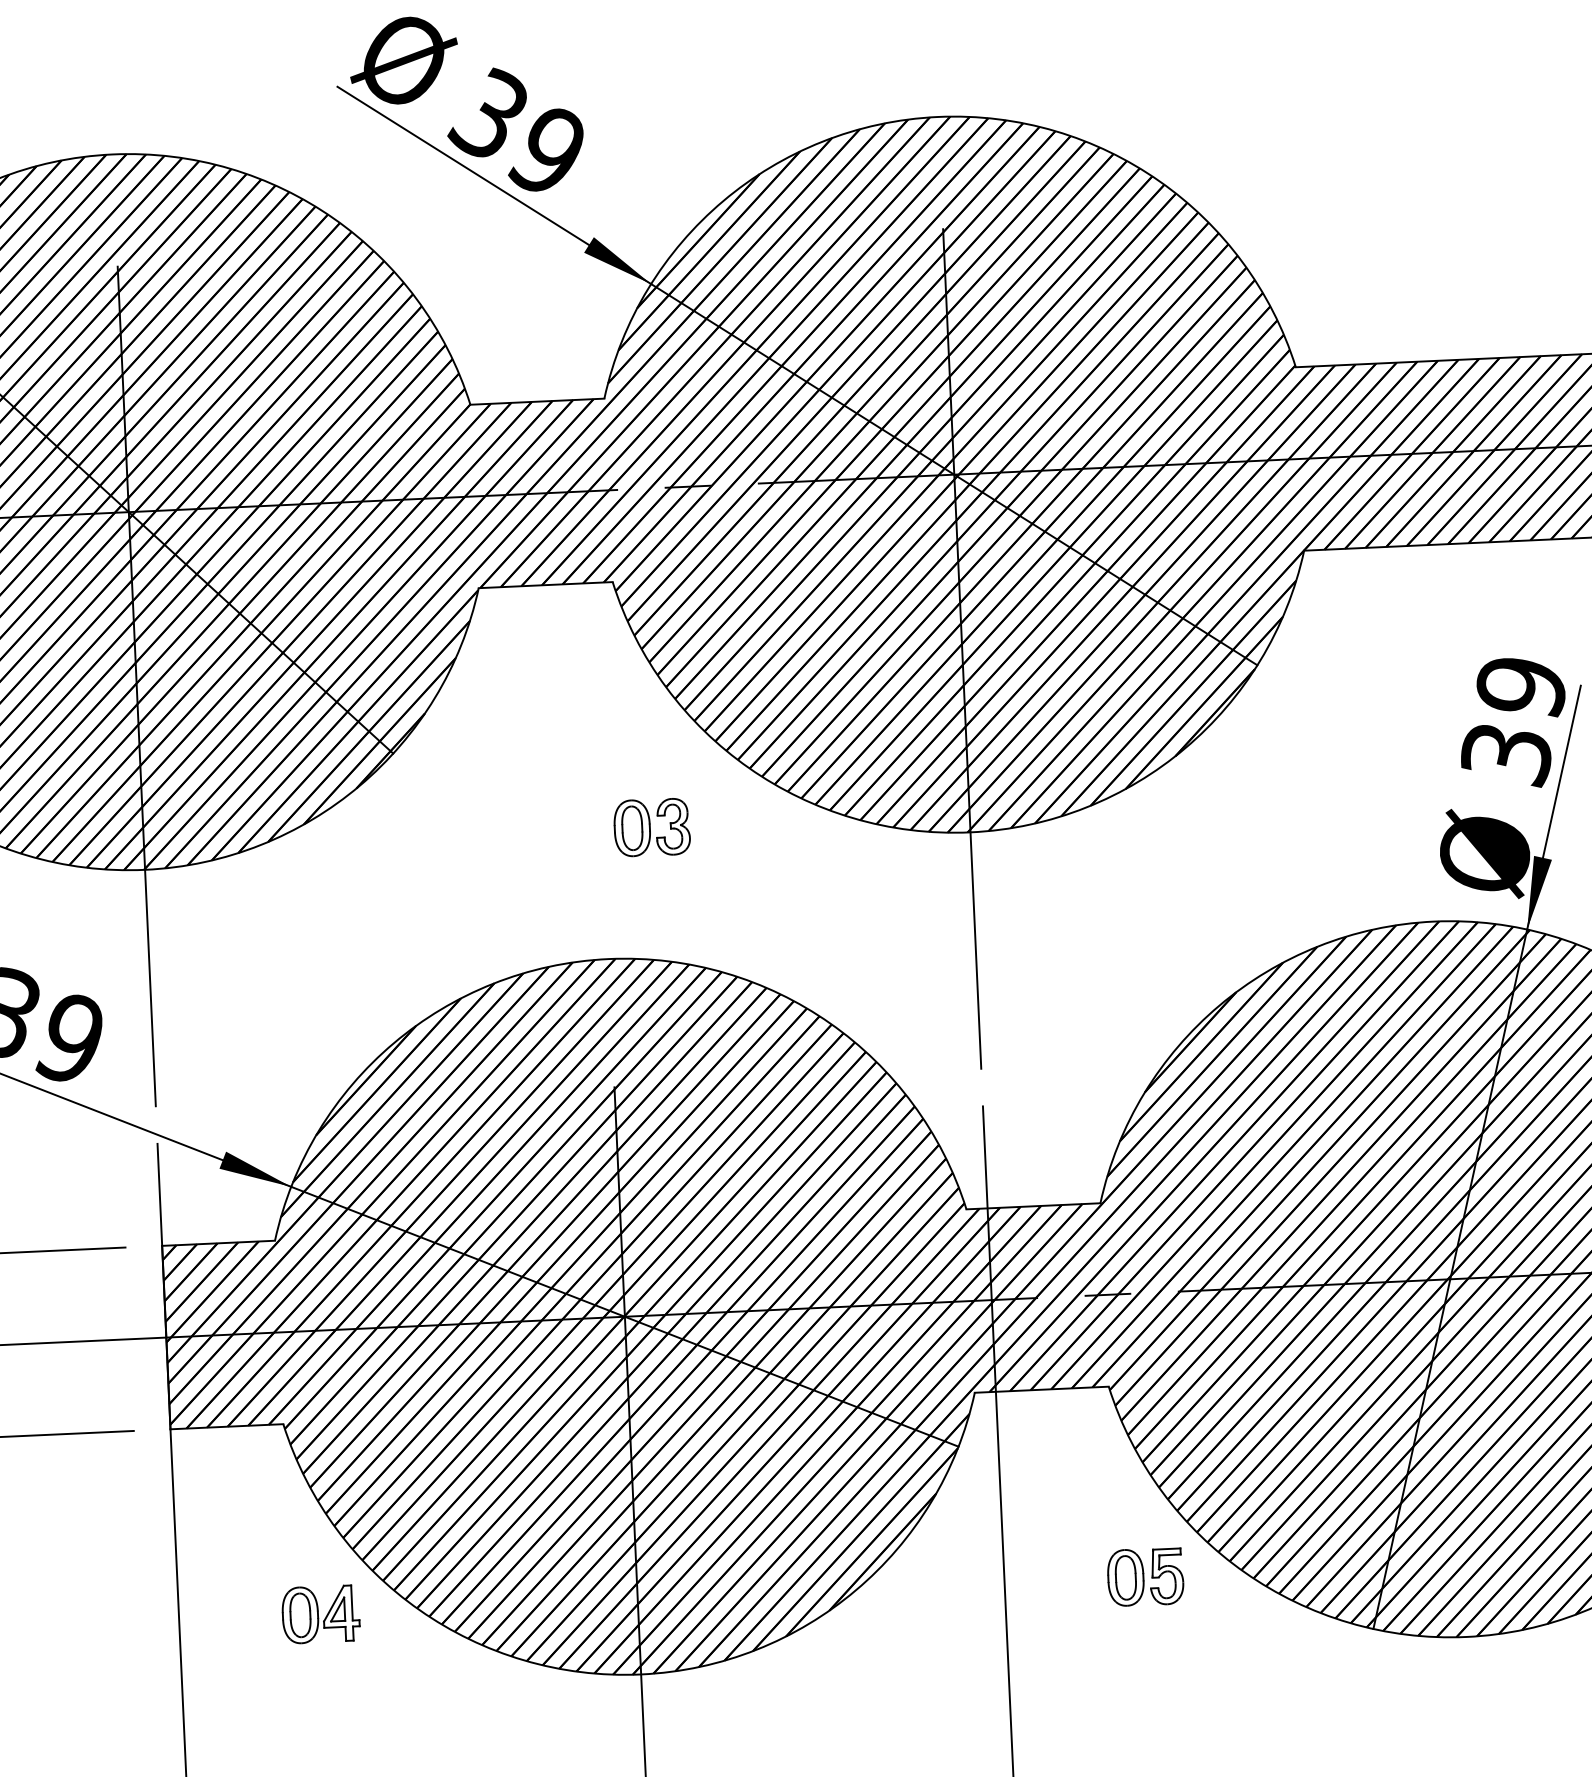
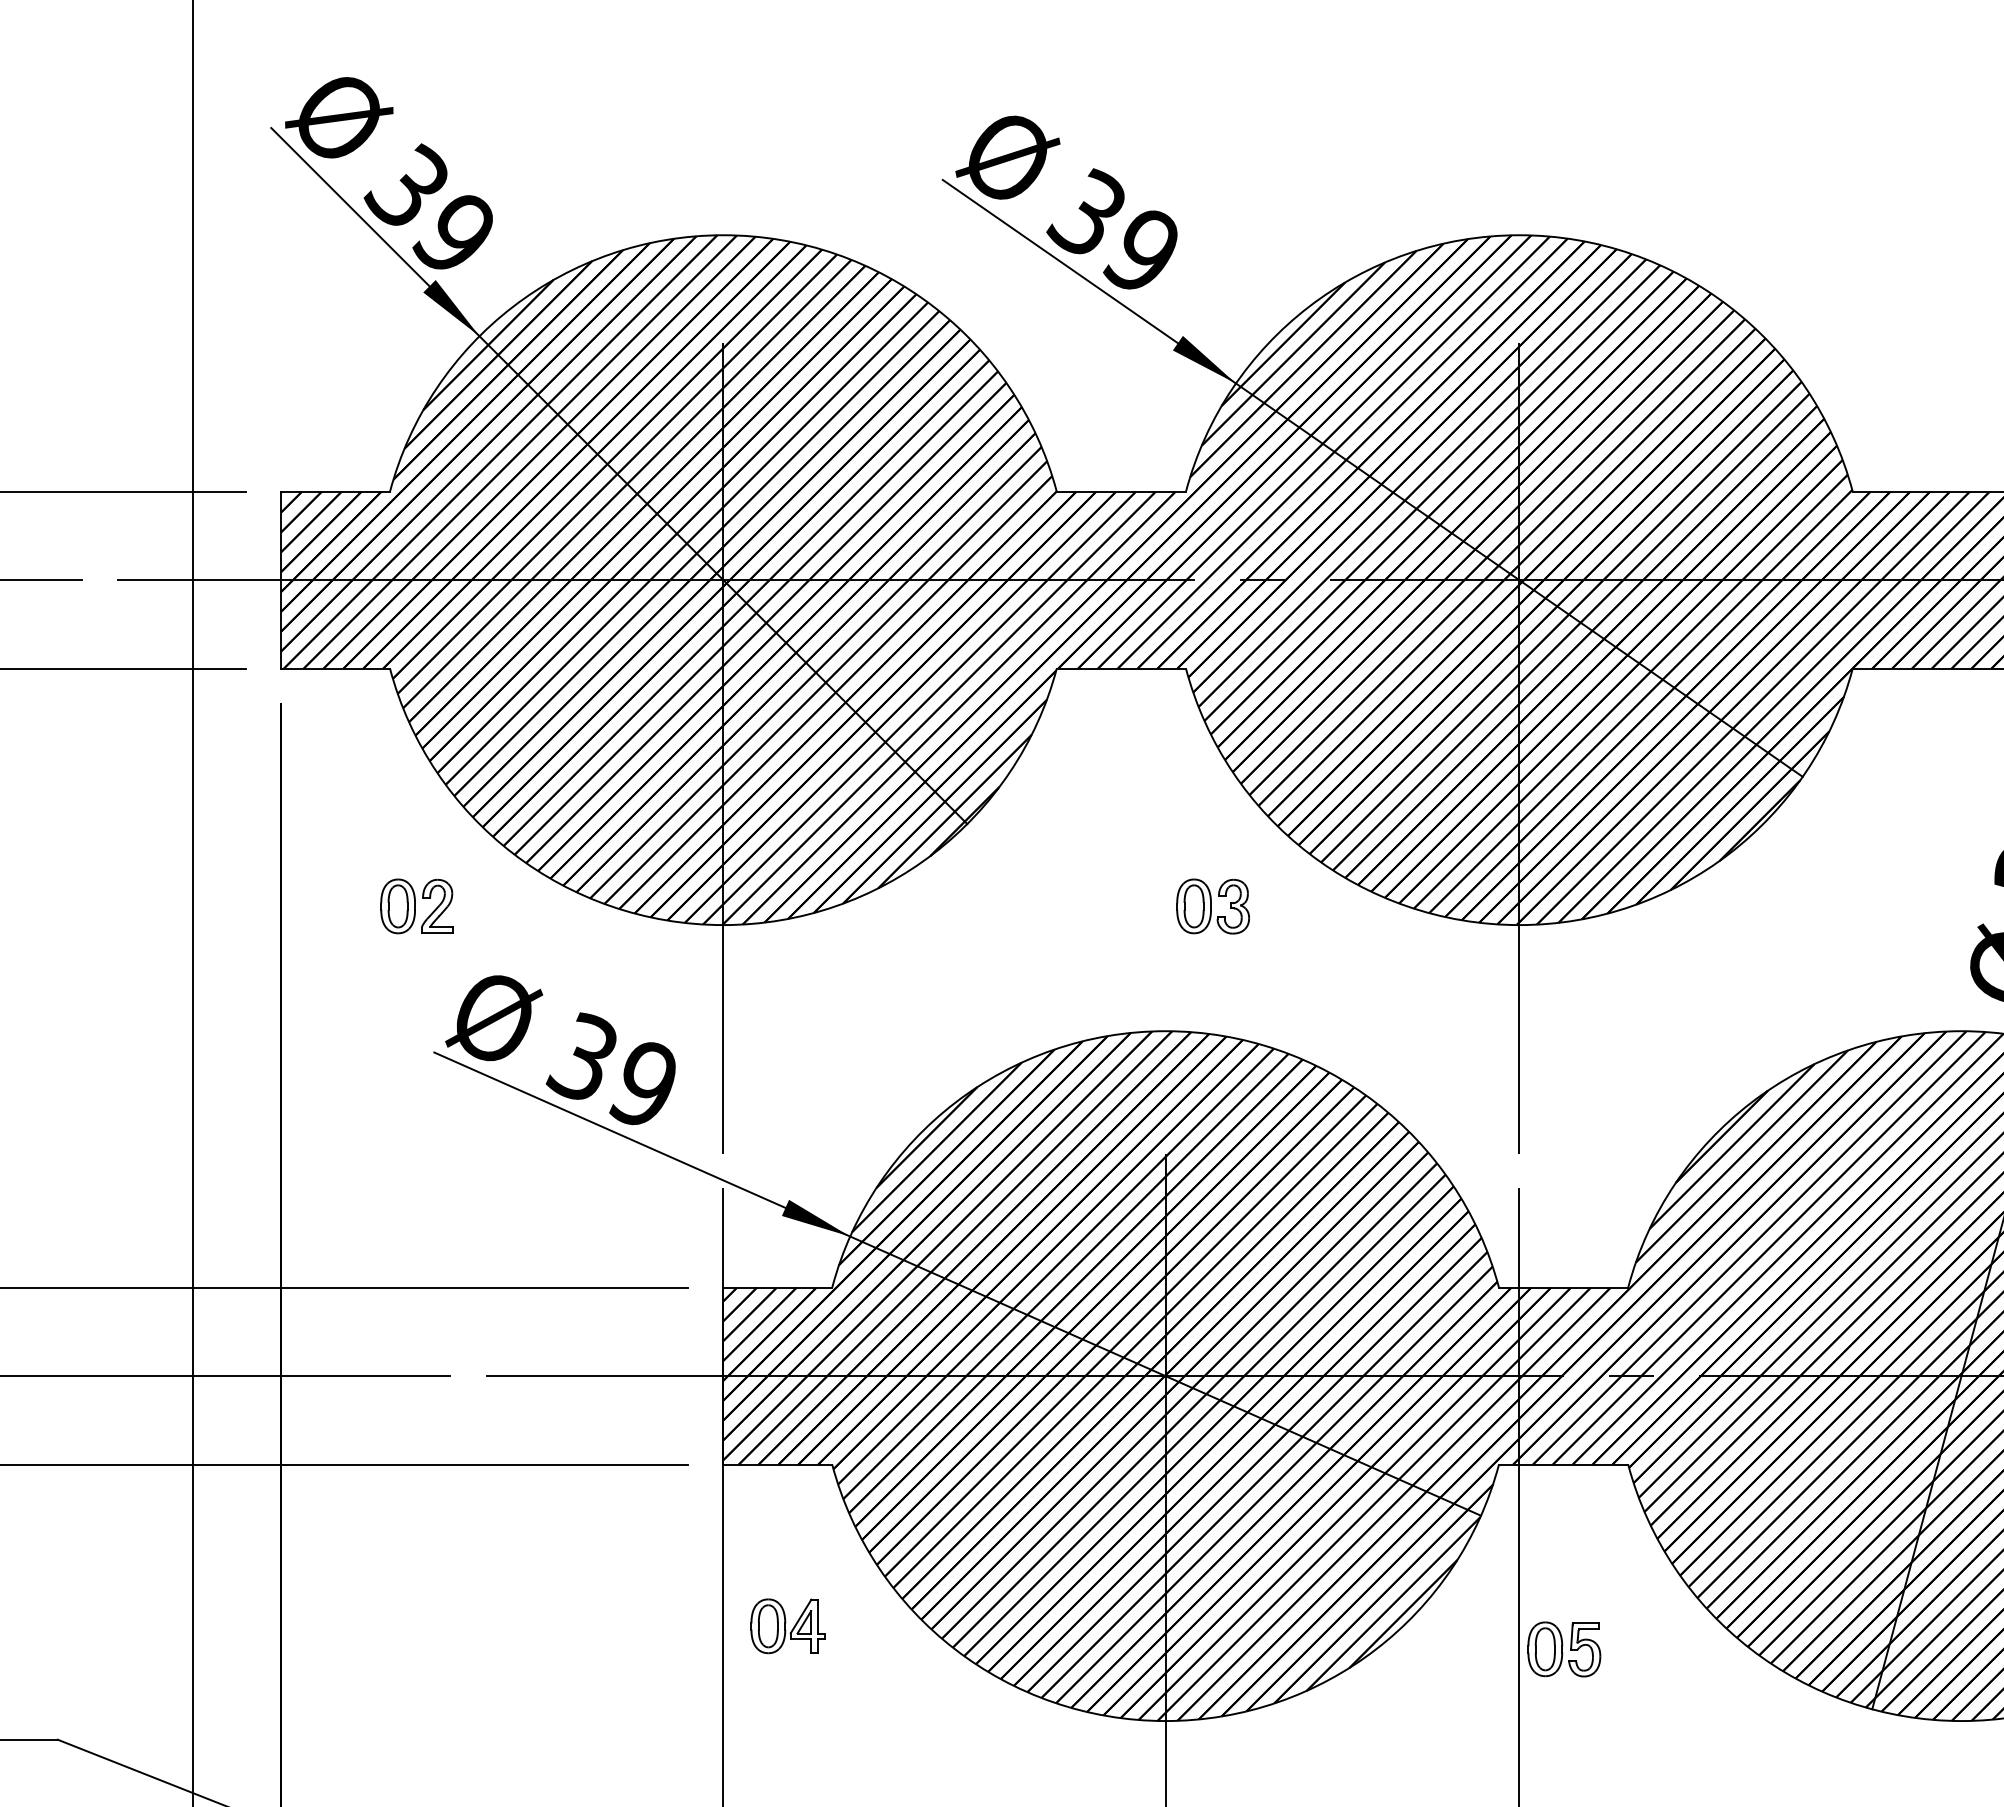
part: (1145, 1577) -> (1564, 1649), moved
part: (320, 1614) -> (787, 1626), moved

